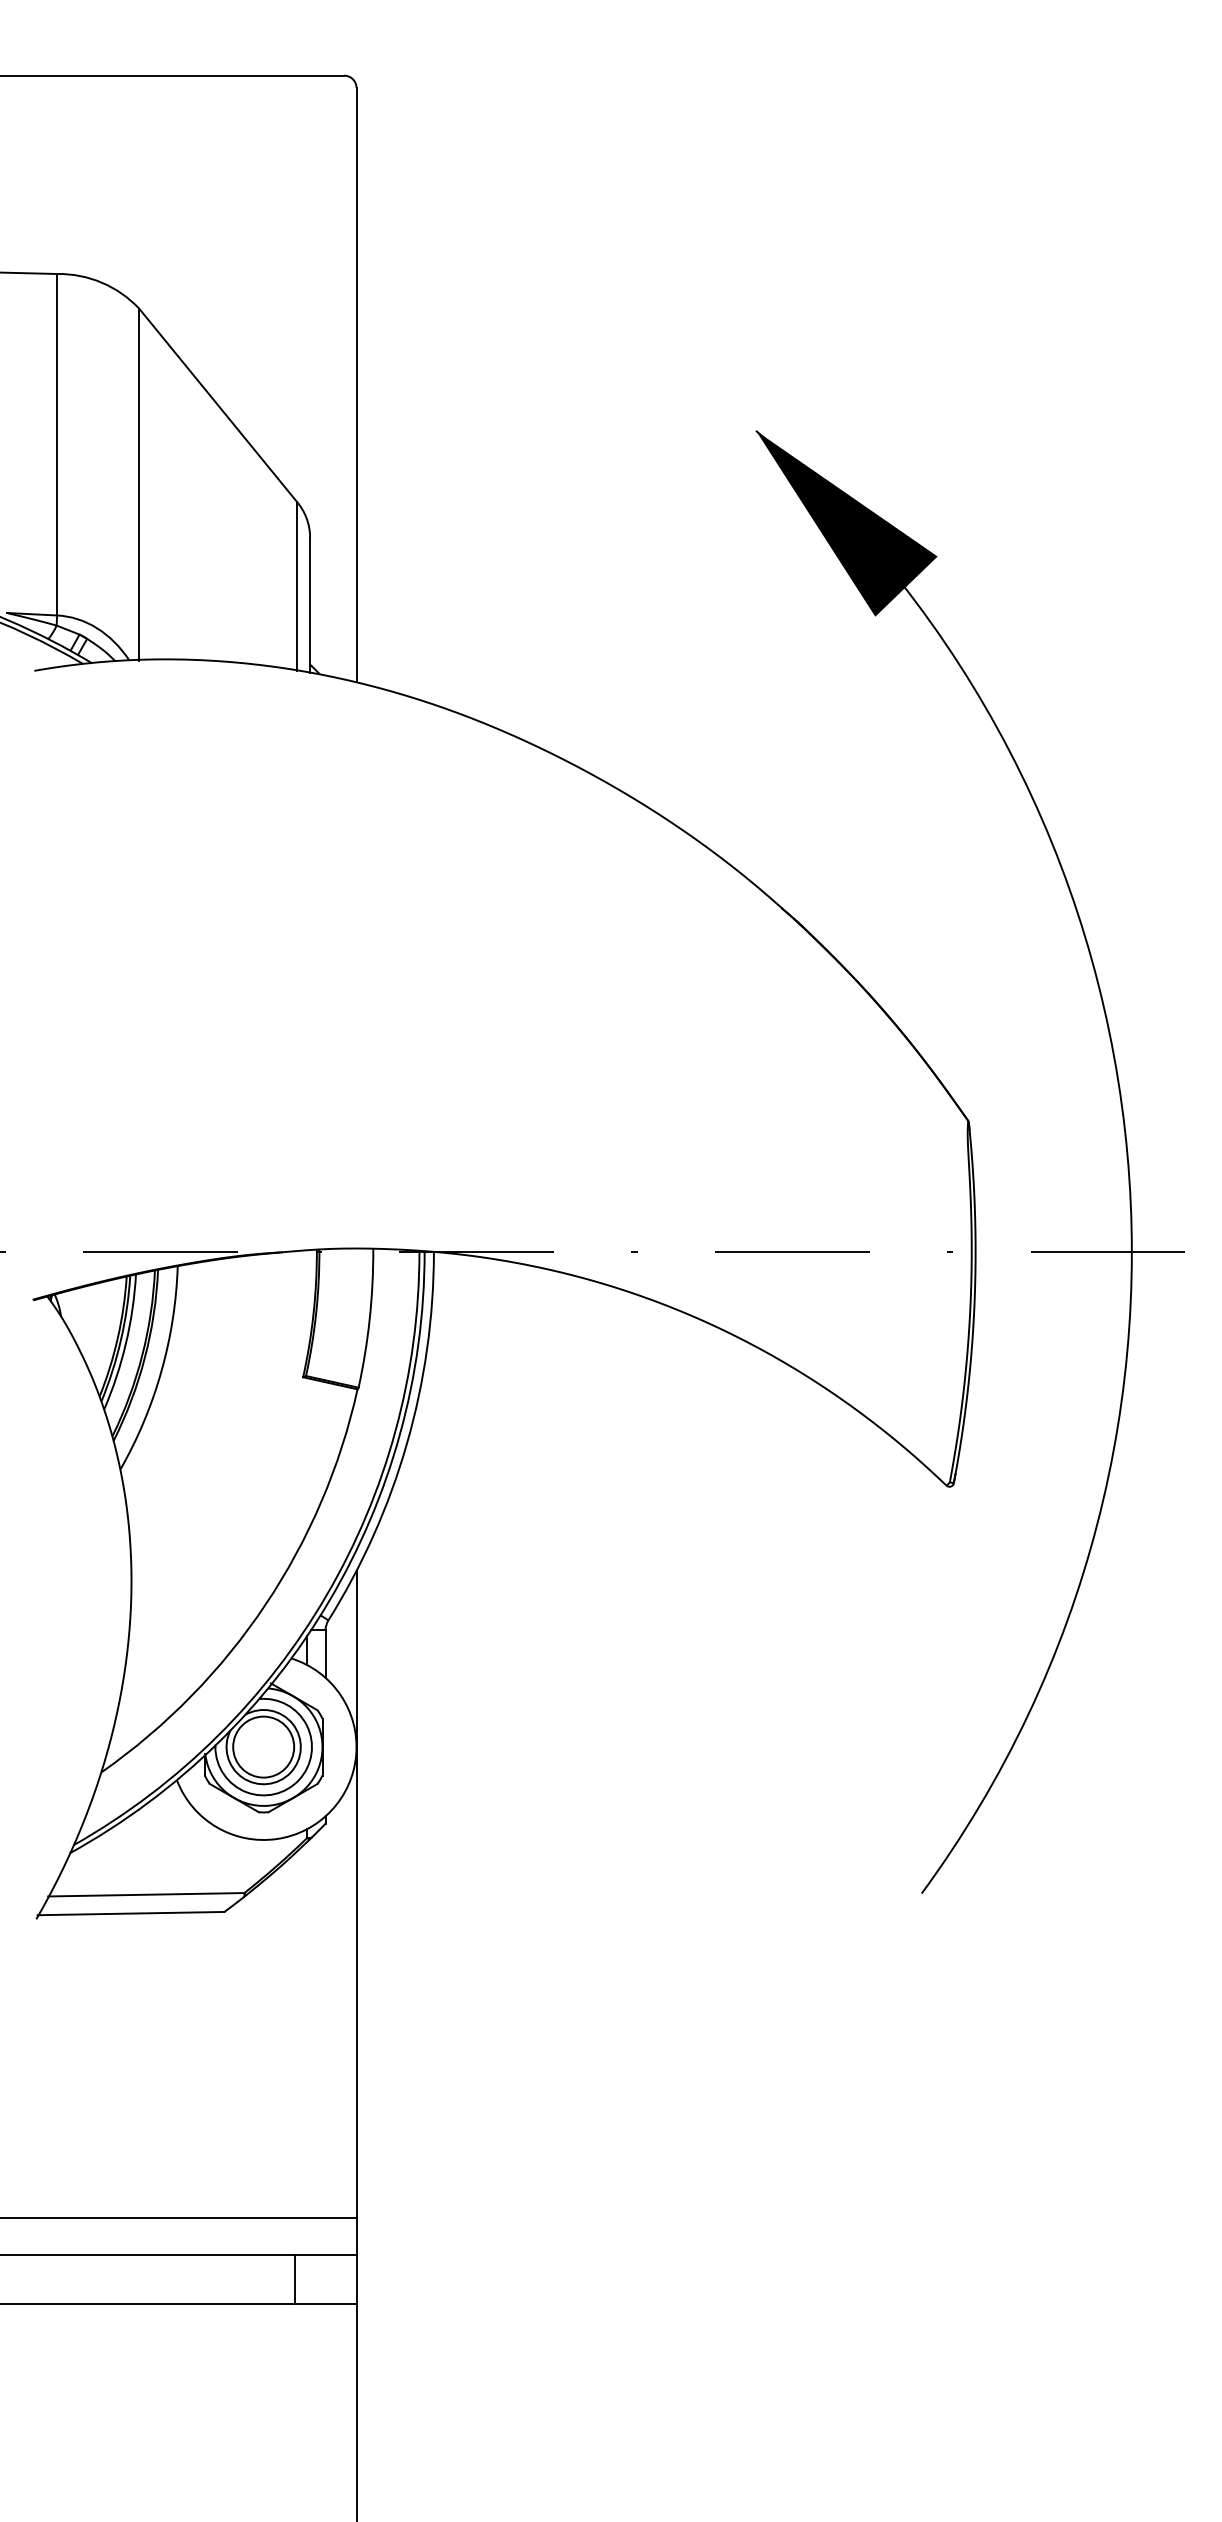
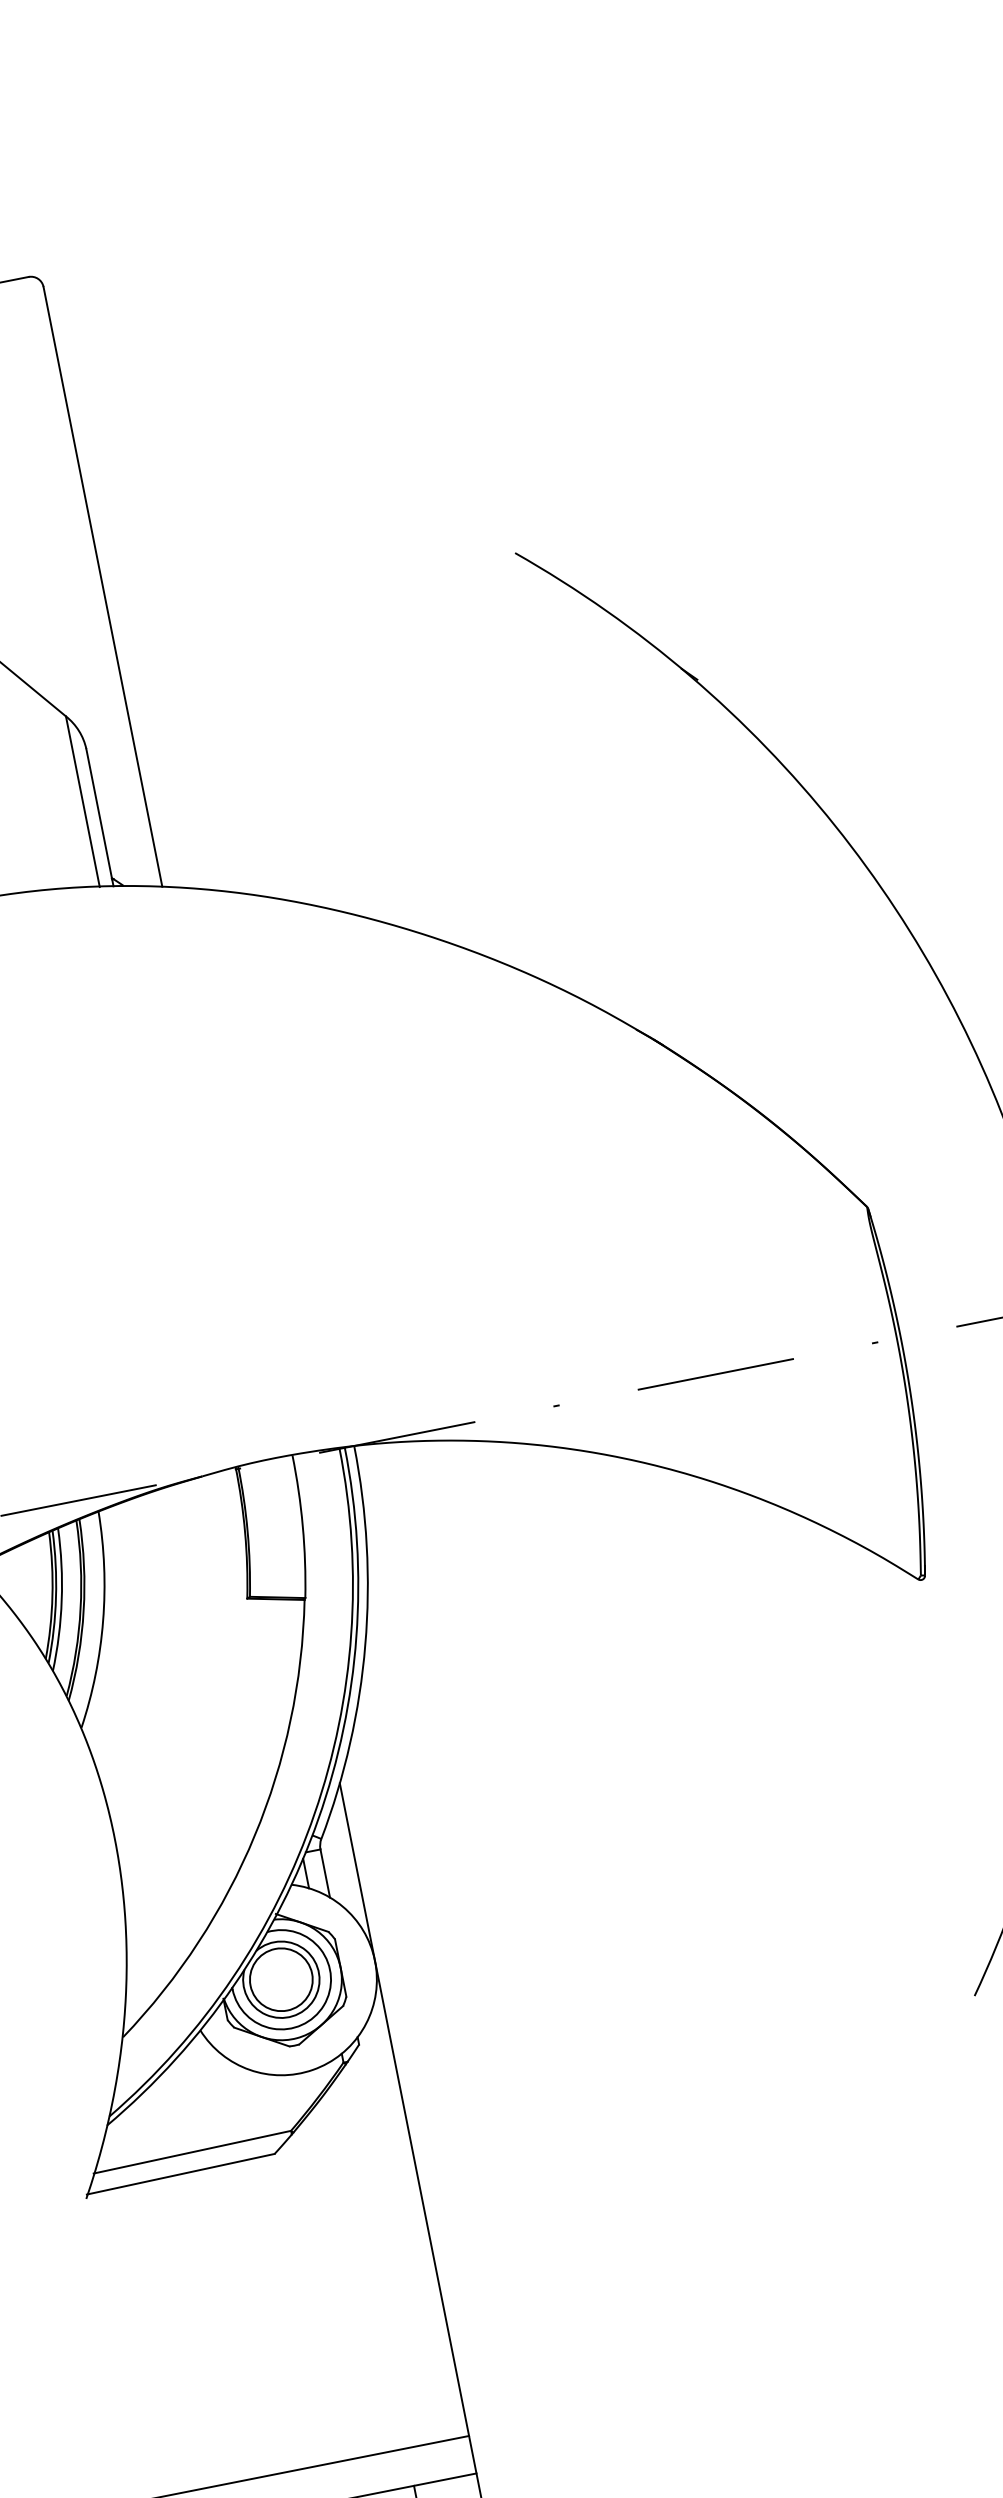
fill: (846, 523) -> (624, 628), removed

